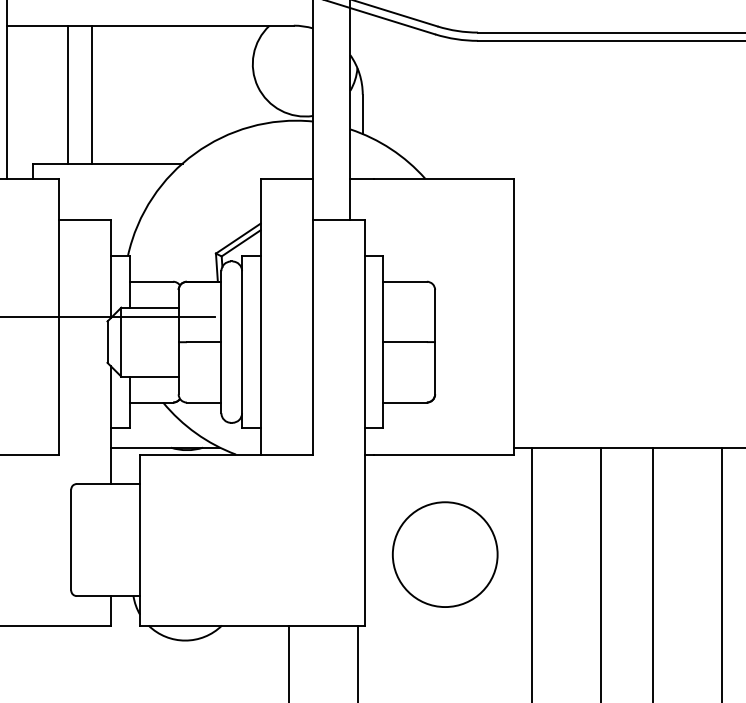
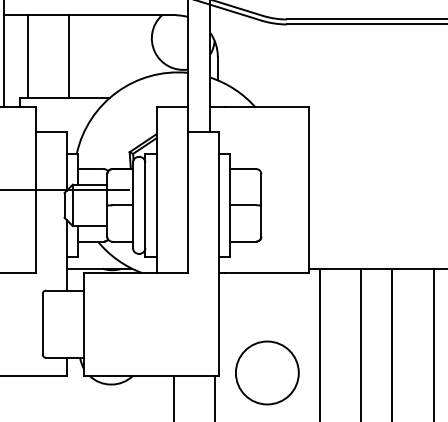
line: (69, 94) -> (28, 56), moved
line: (92, 94) -> (69, 56), moved
circle: (445, 553) -> (267, 372), moved

